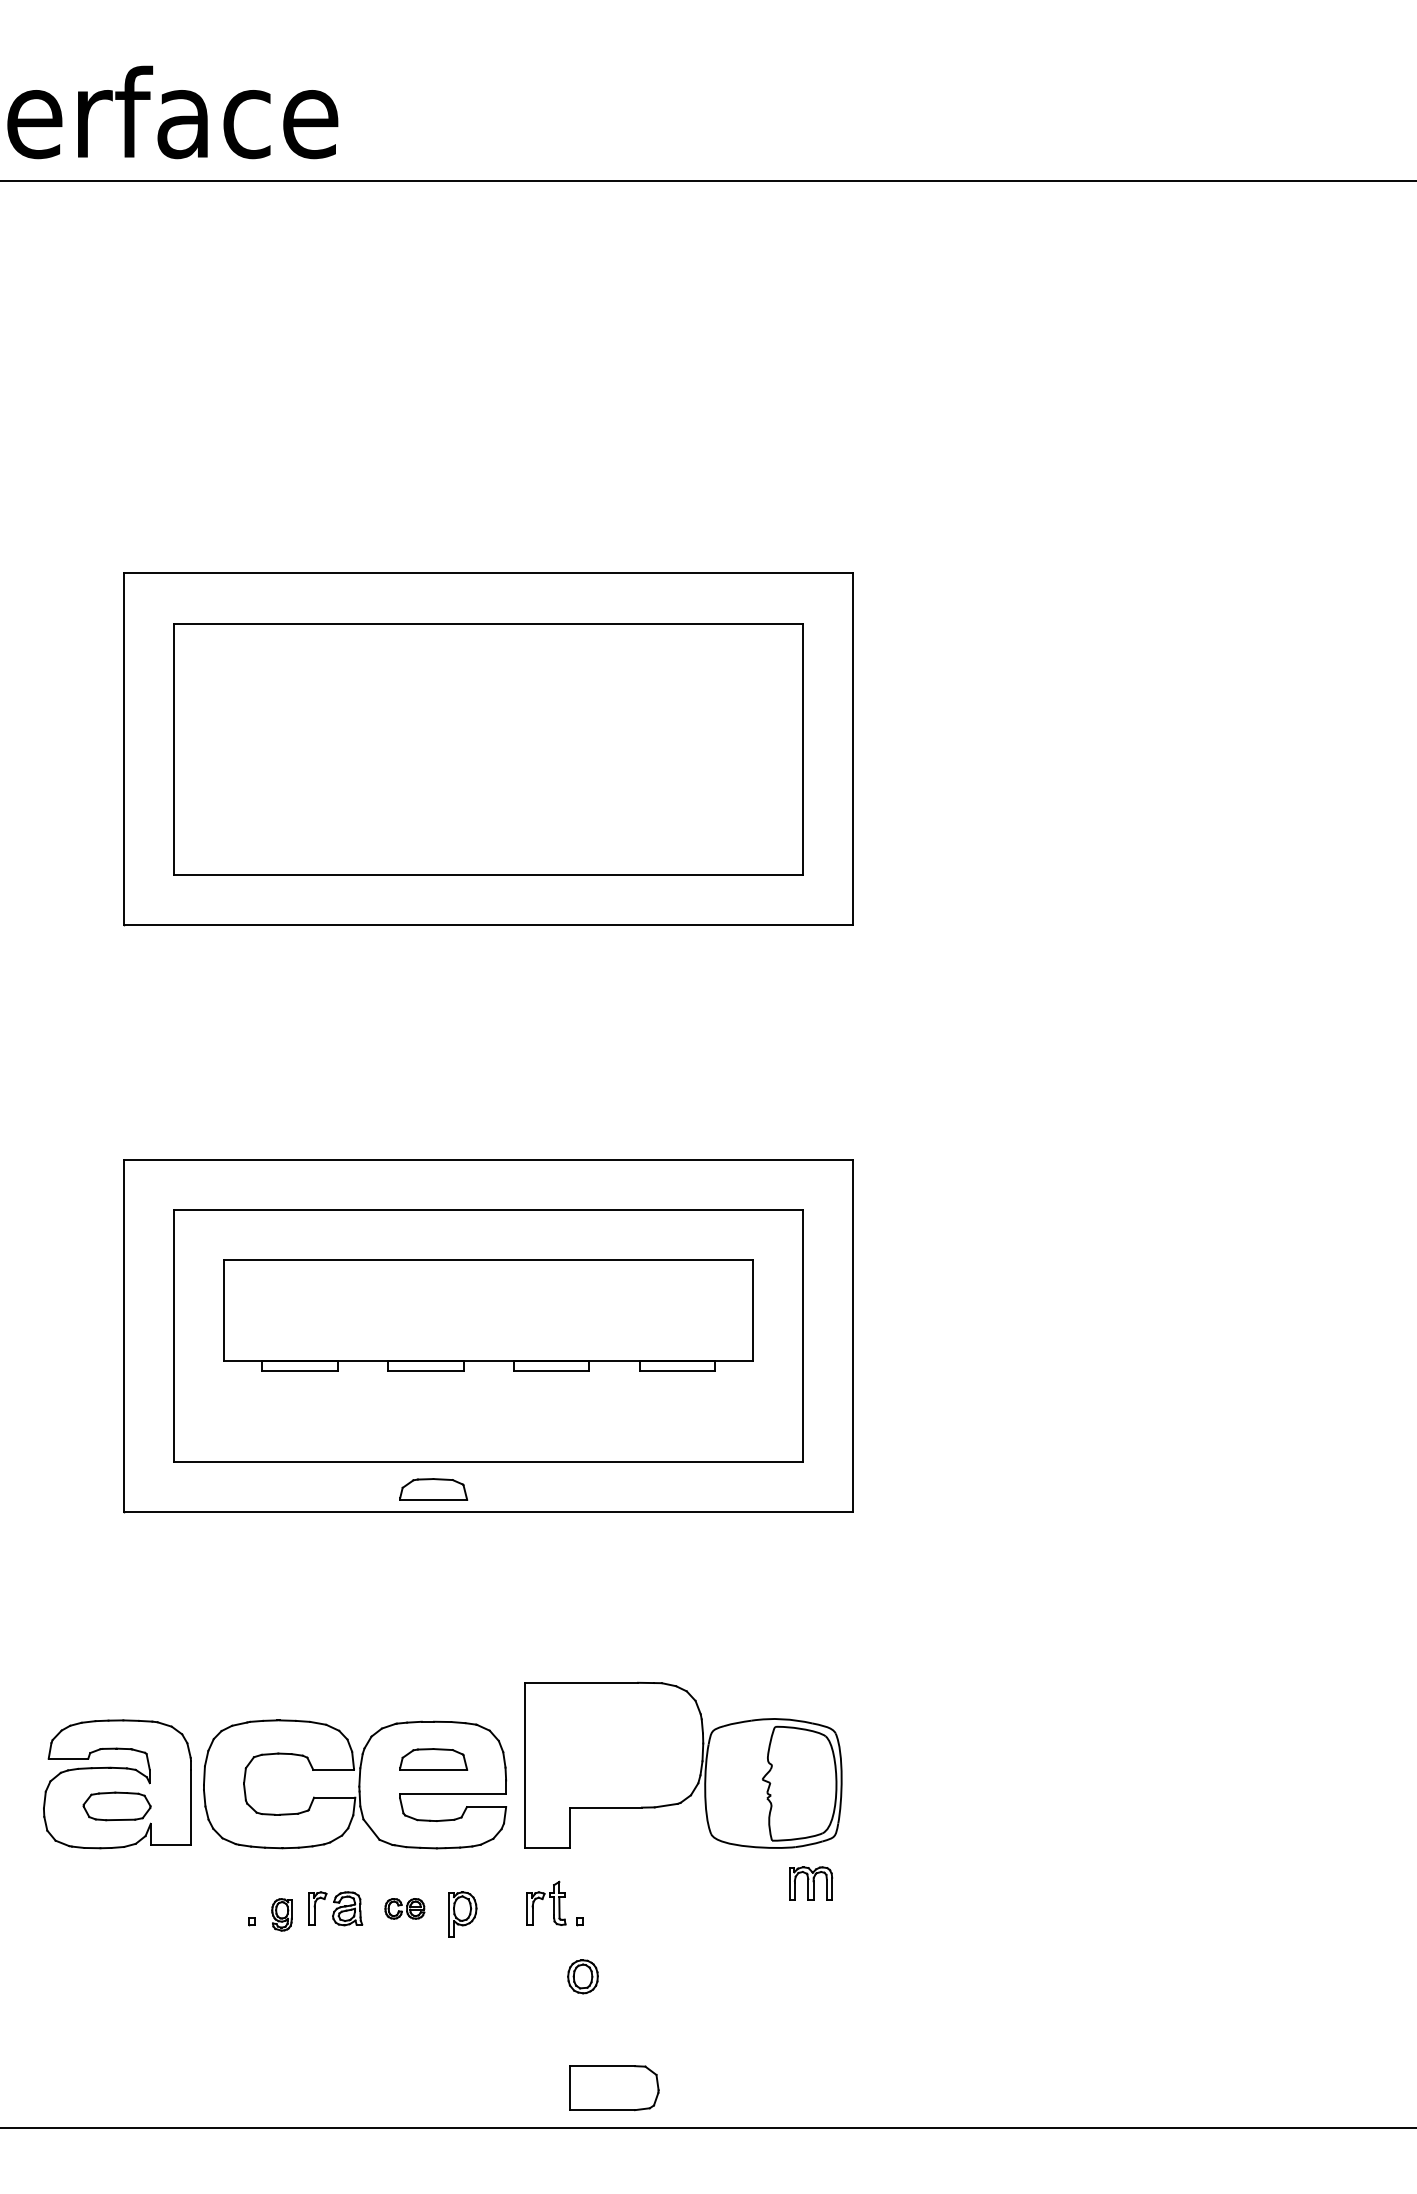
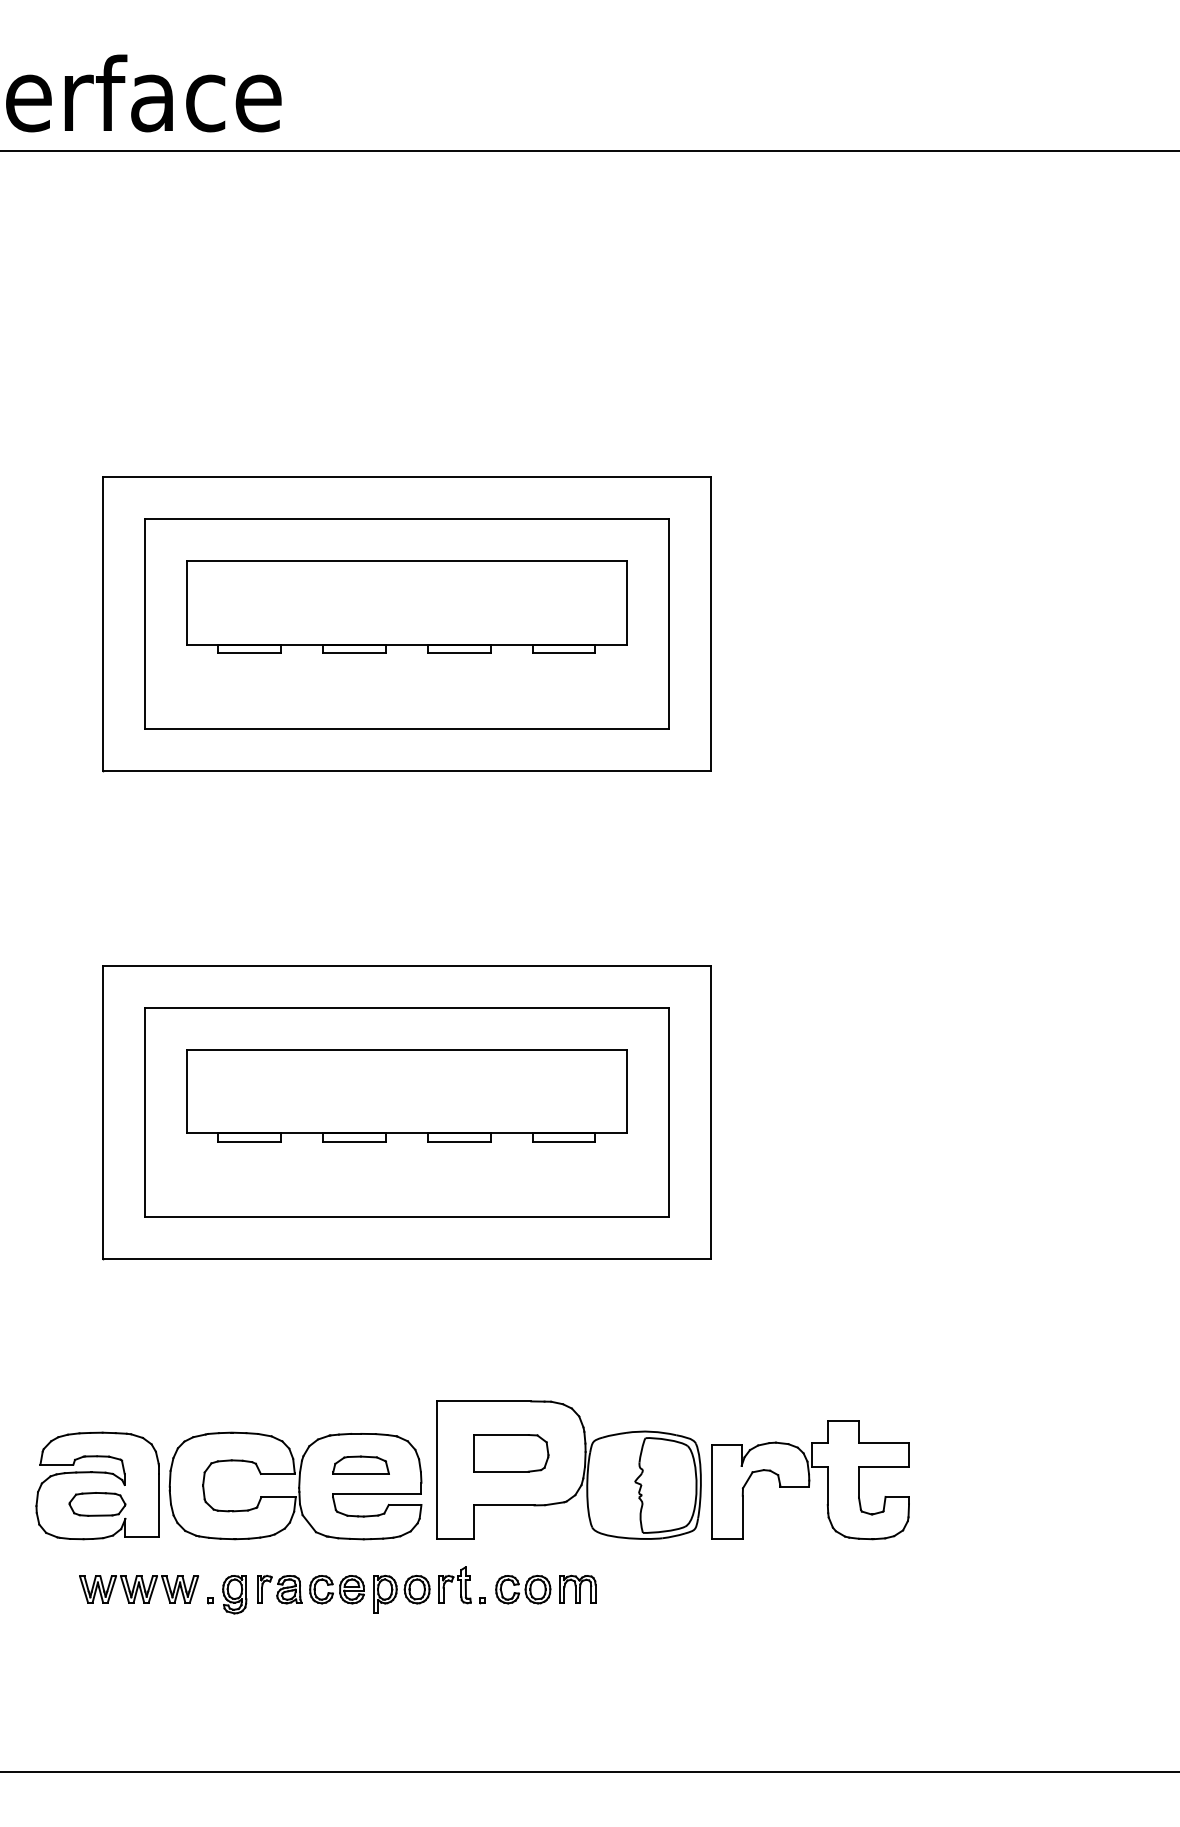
part: (488, 729) -> (406, 607), added
part: (433, 1489) -> (360, 1240), removed
part: (973, 1777) -> (810, 1480), added
part: (811, 1883) -> (578, 1589), moved
part: (166, 1908) -> (138, 1589), added
part: (404, 1908) -> (336, 1589), size x1.67
part: (628, 1908) -> (523, 1589), added
part: (281, 1914) -> (234, 1594), size x1.43
part: (582, 1976) -> (416, 1589), moved
part: (614, 2088) -> (511, 1453), moved

